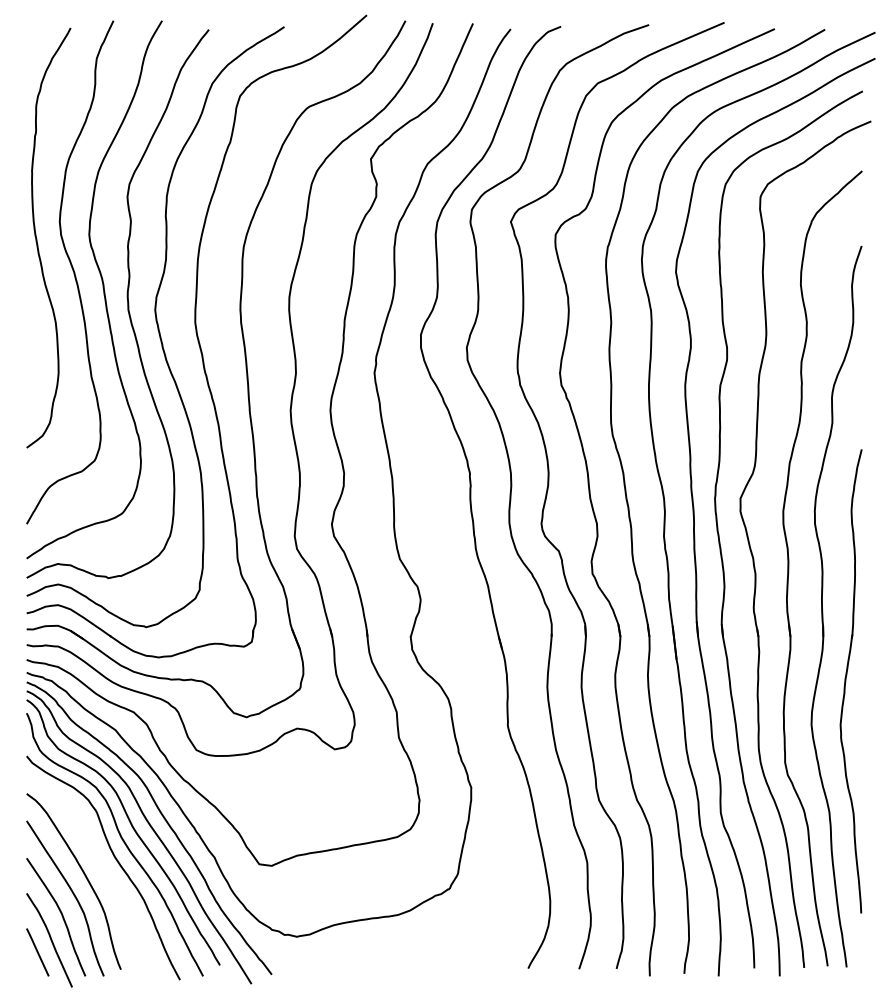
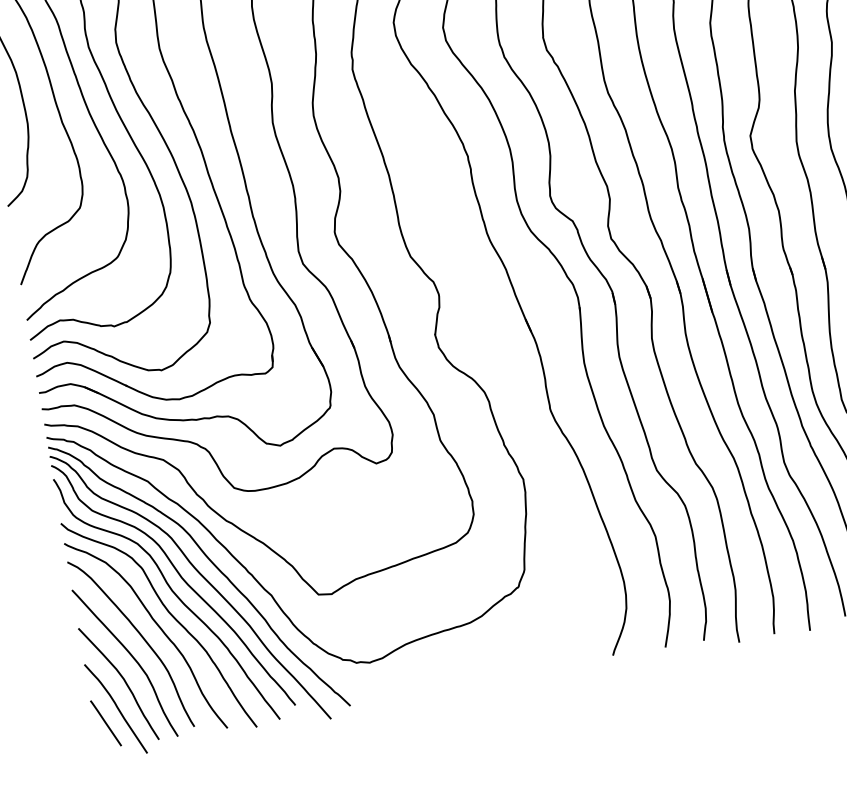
curve: (101, 868) -> (157, 626), added

